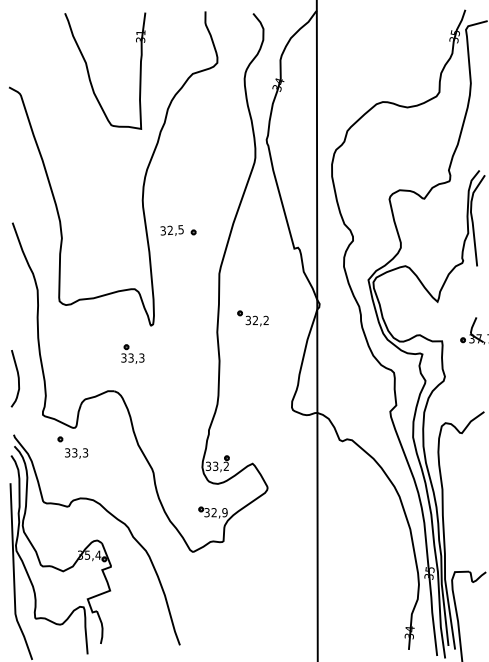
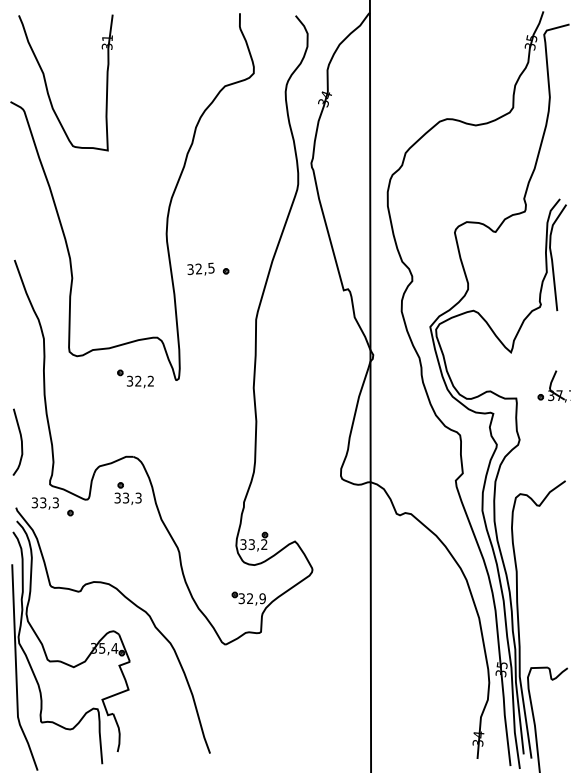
part: (89, 74) -> (47, 86), moved
part: (253, 318) -> (135, 378), moved
part: (132, 354) -> (127, 493), moved
text: (75, 453) -> (44, 503), moved

